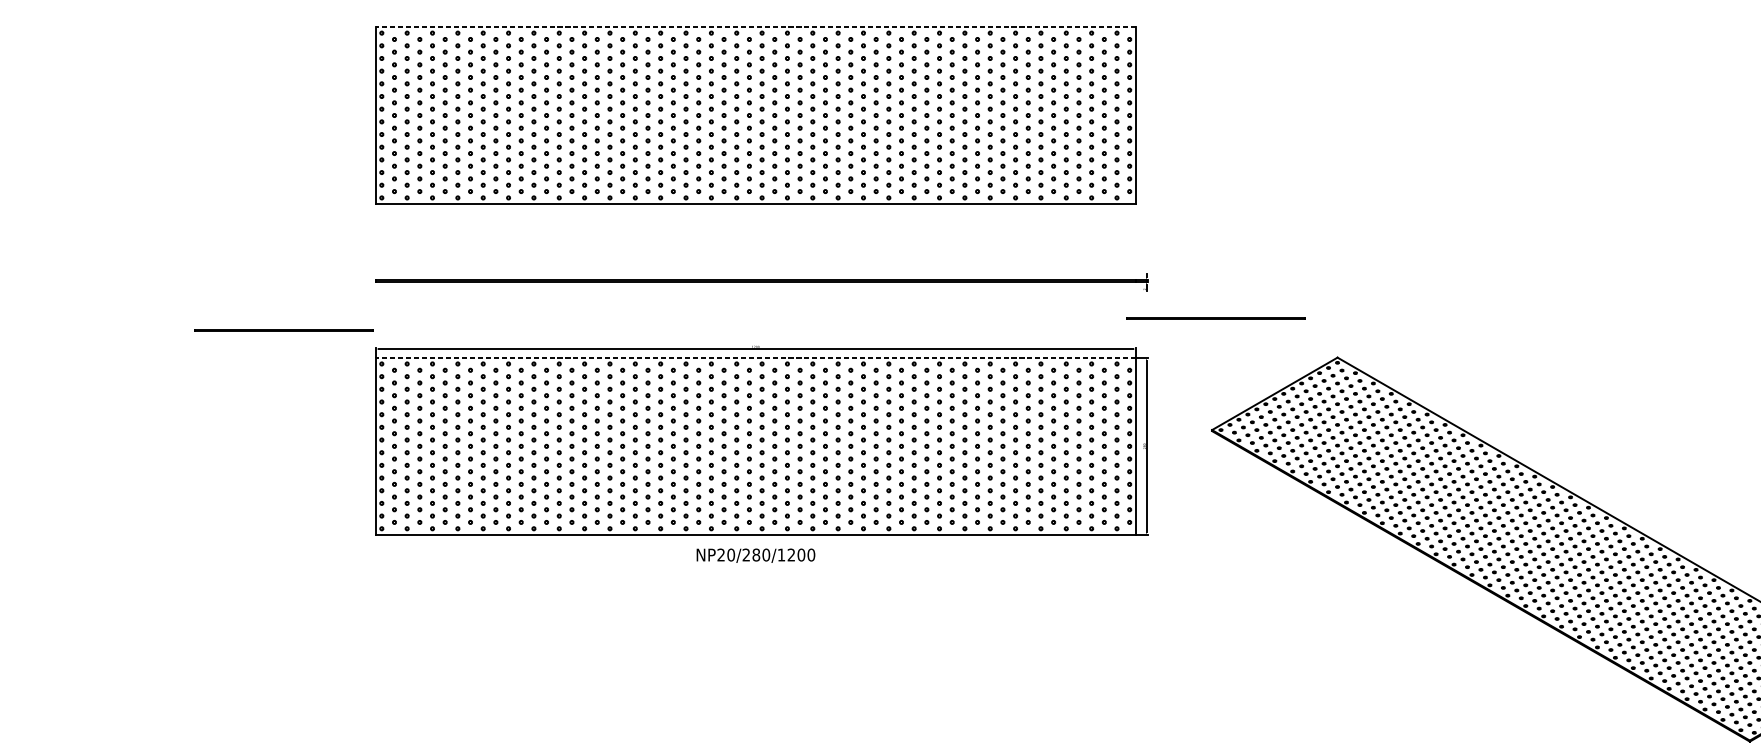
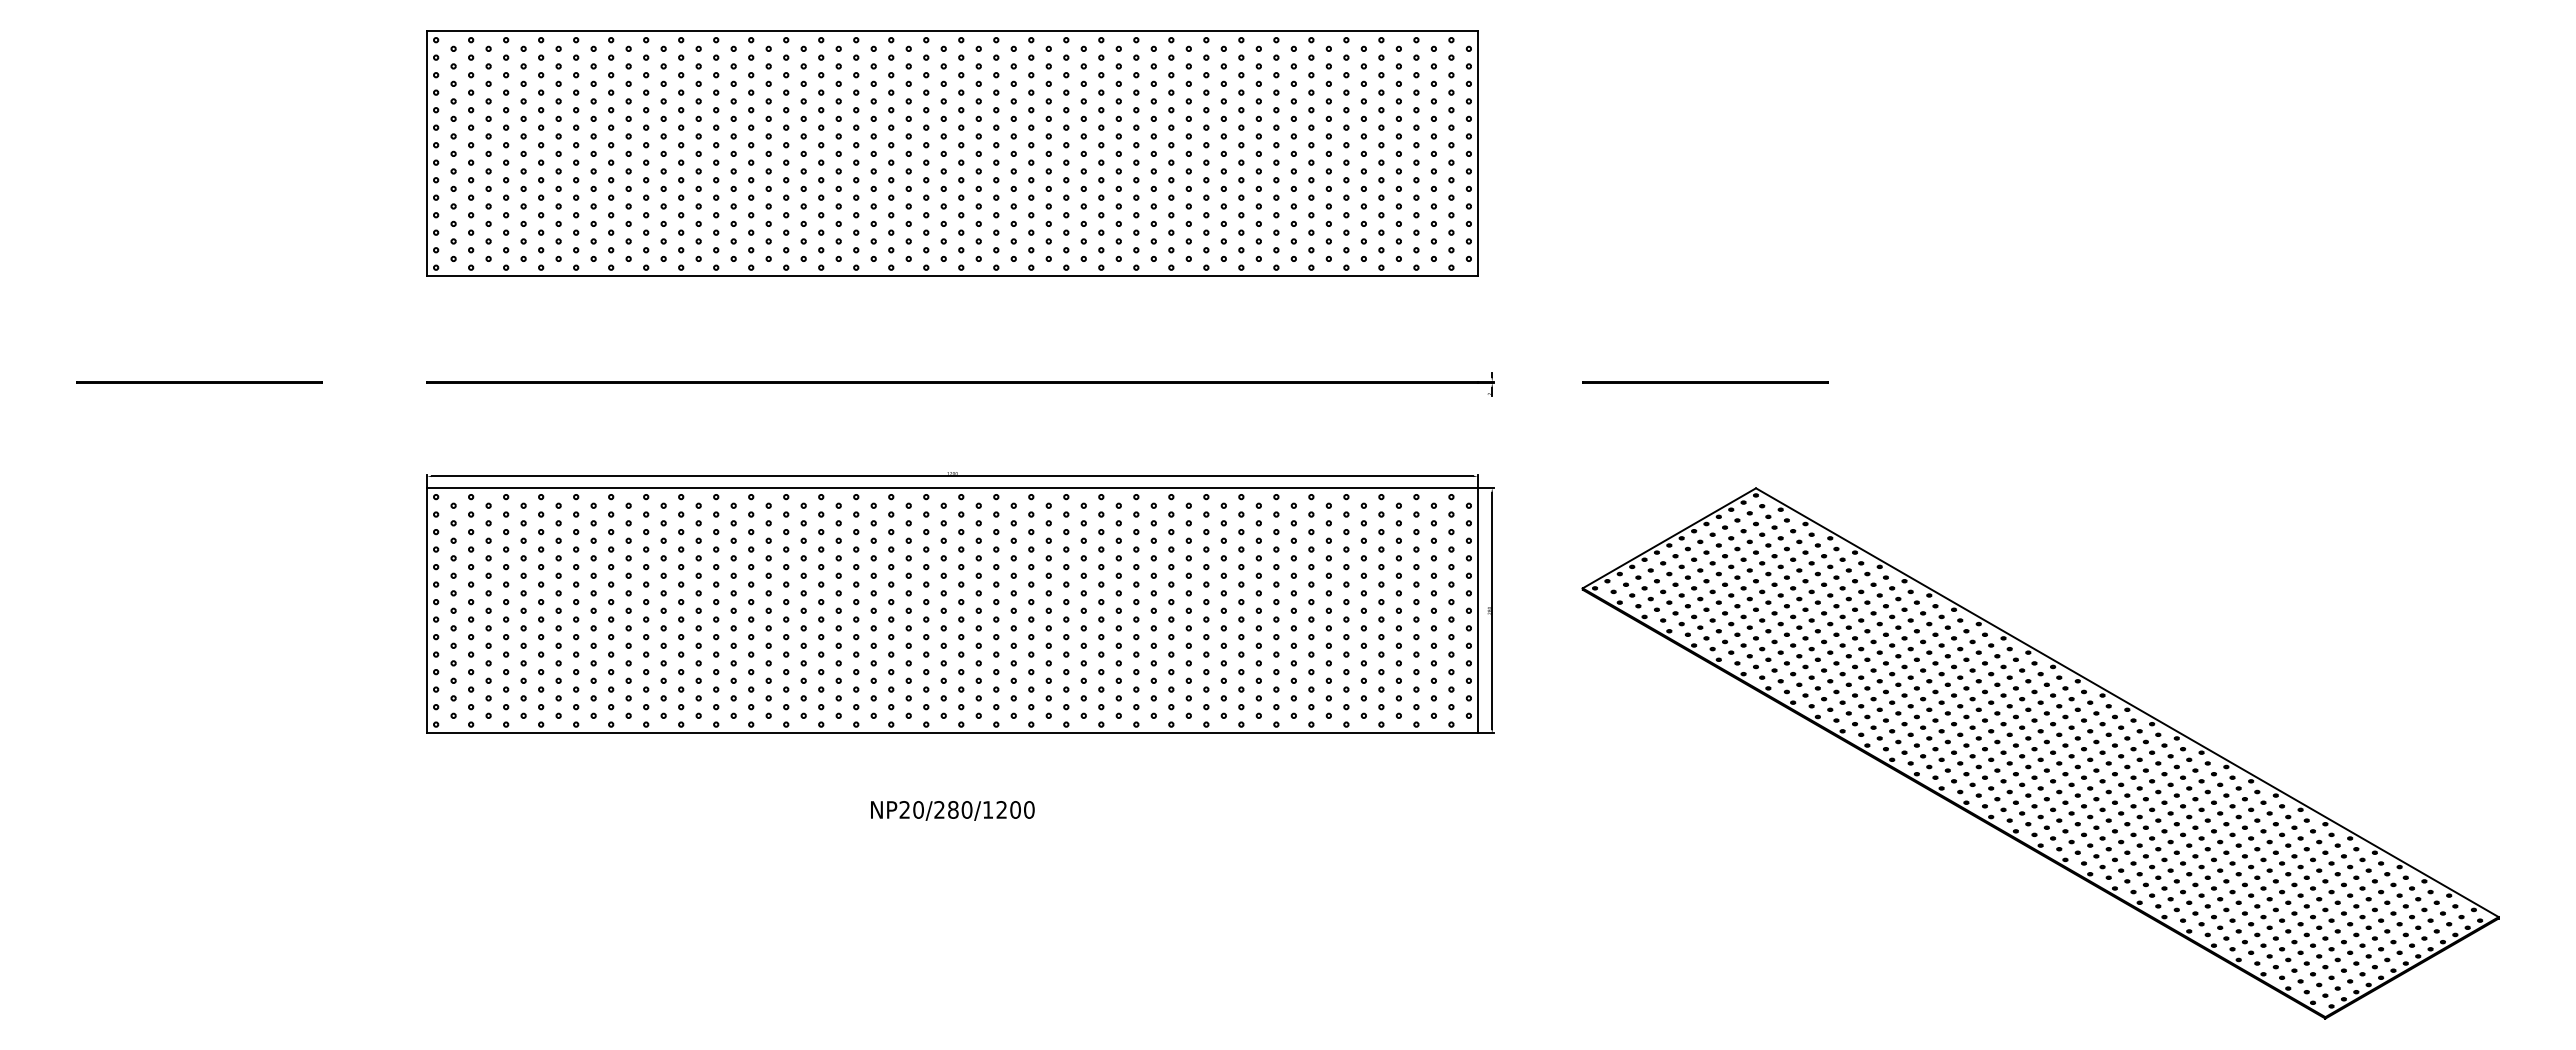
line: (755, 26) -> (952, 31), dashed -> solid
line: (1216, 318) -> (1705, 382), moved
line: (283, 330) -> (199, 382), moved
line: (755, 357) -> (952, 488), dashed -> solid
text: (755, 555) -> (952, 810), moved

